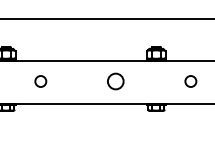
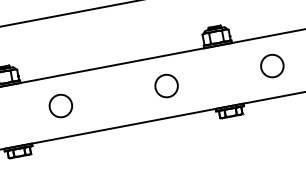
circle: (40, 81) -> (60, 106), size x1.43
circle: (190, 81) -> (271, 66), size x1.43

